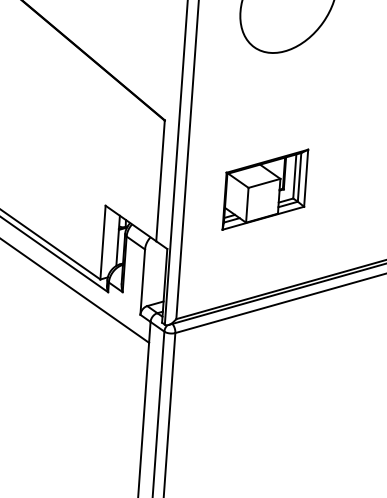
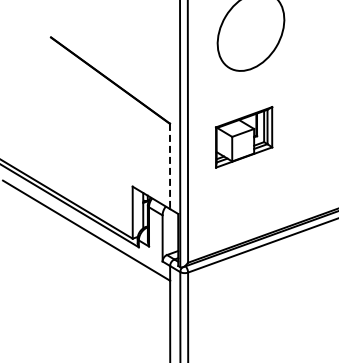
line: (161, 181) -> (170, 166), solid -> dashed
part: (265, 189) -> (244, 137), moved

